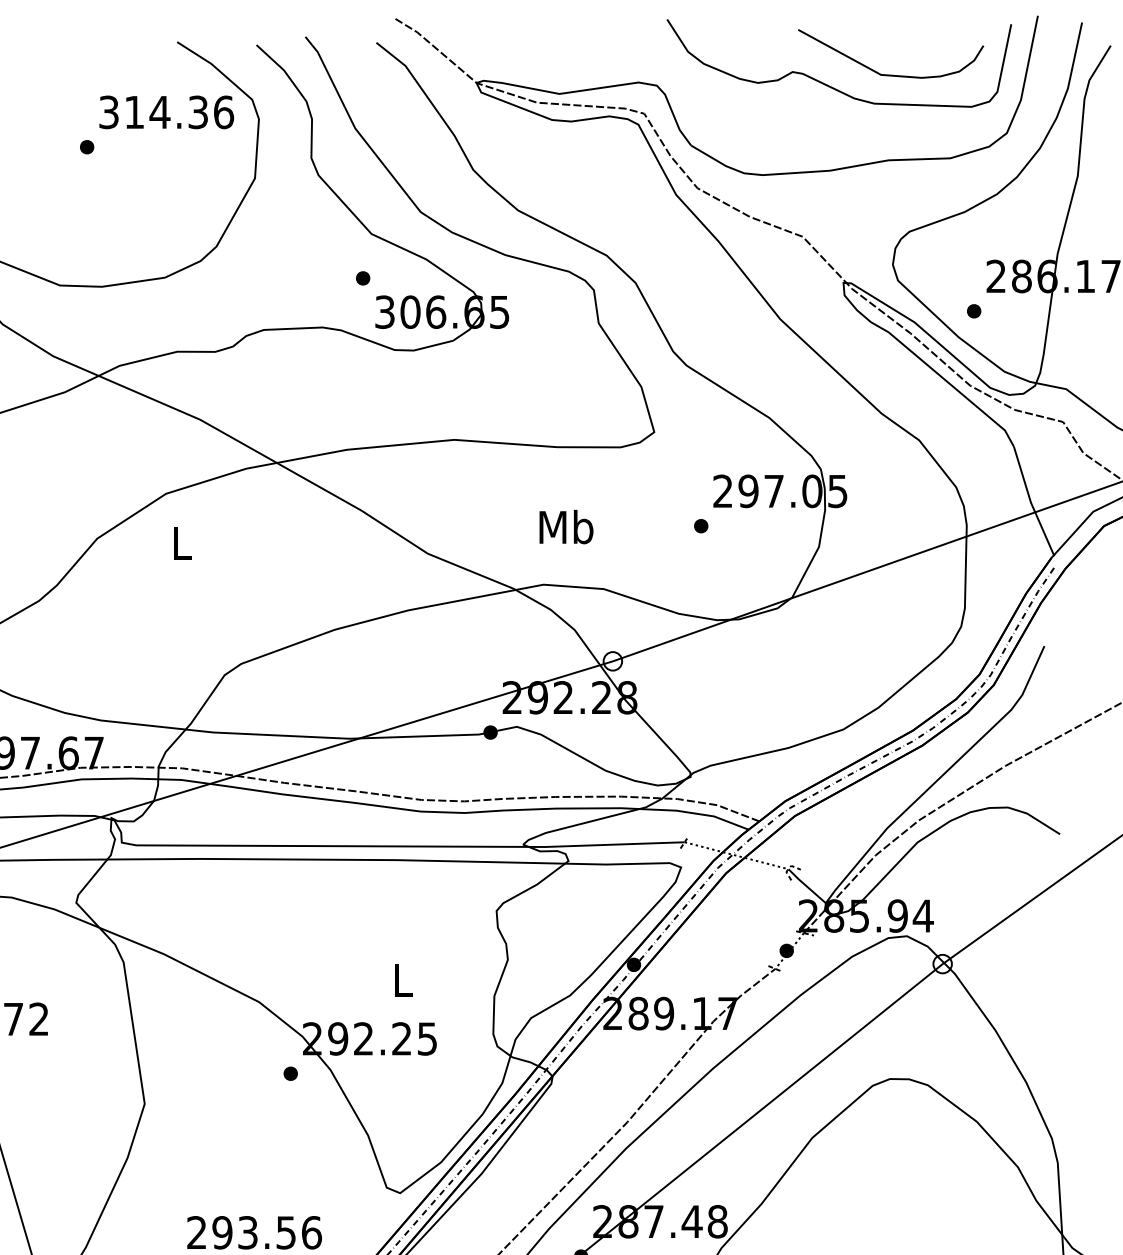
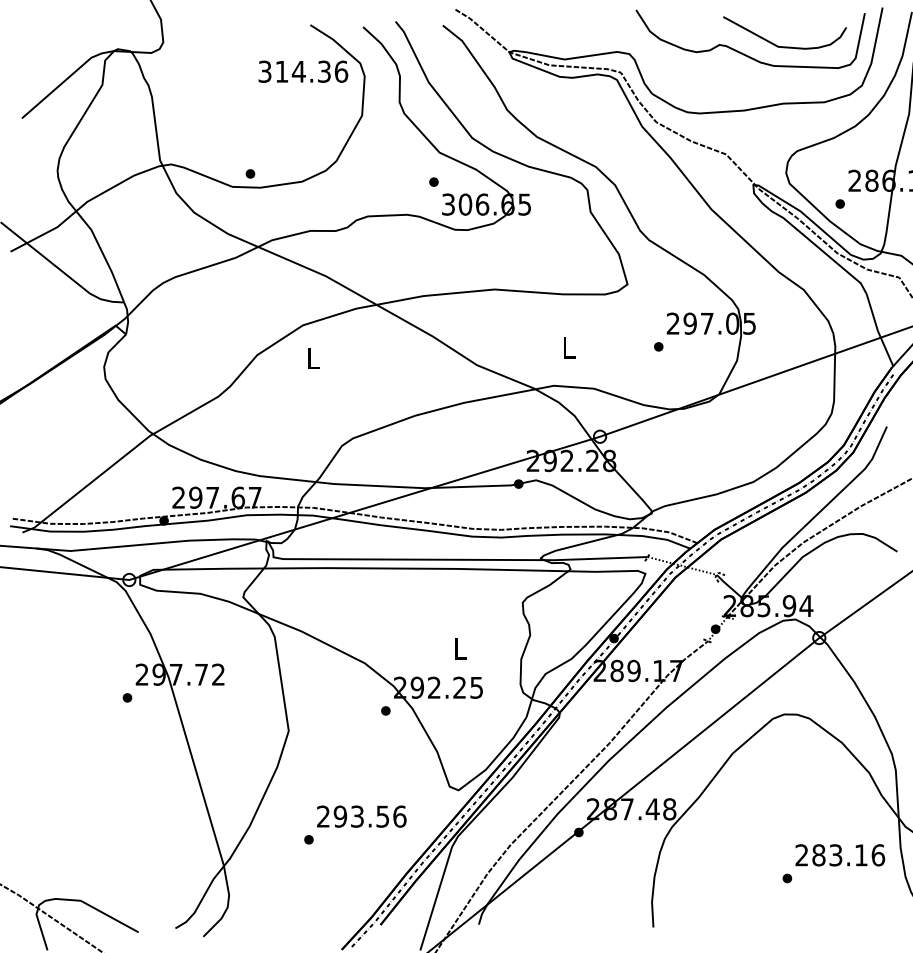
part: (87, 146) -> (250, 173), moved
text: (566, 527) -> (569, 347), Mb -> L

